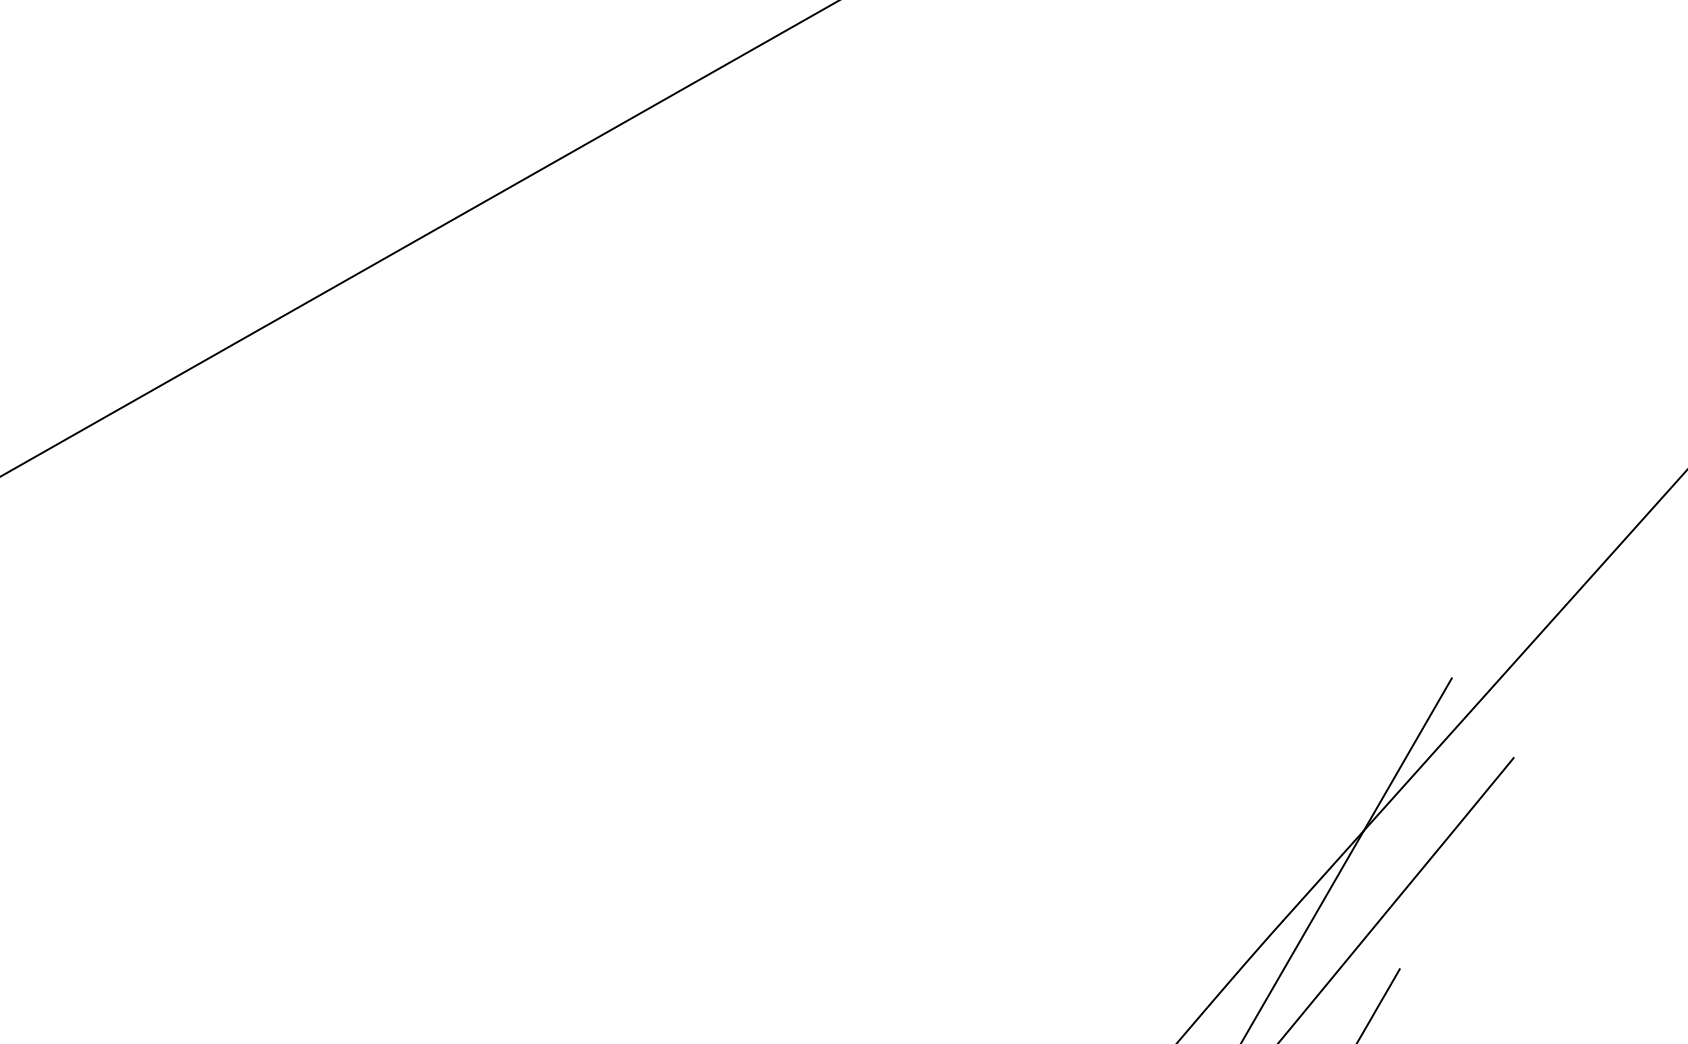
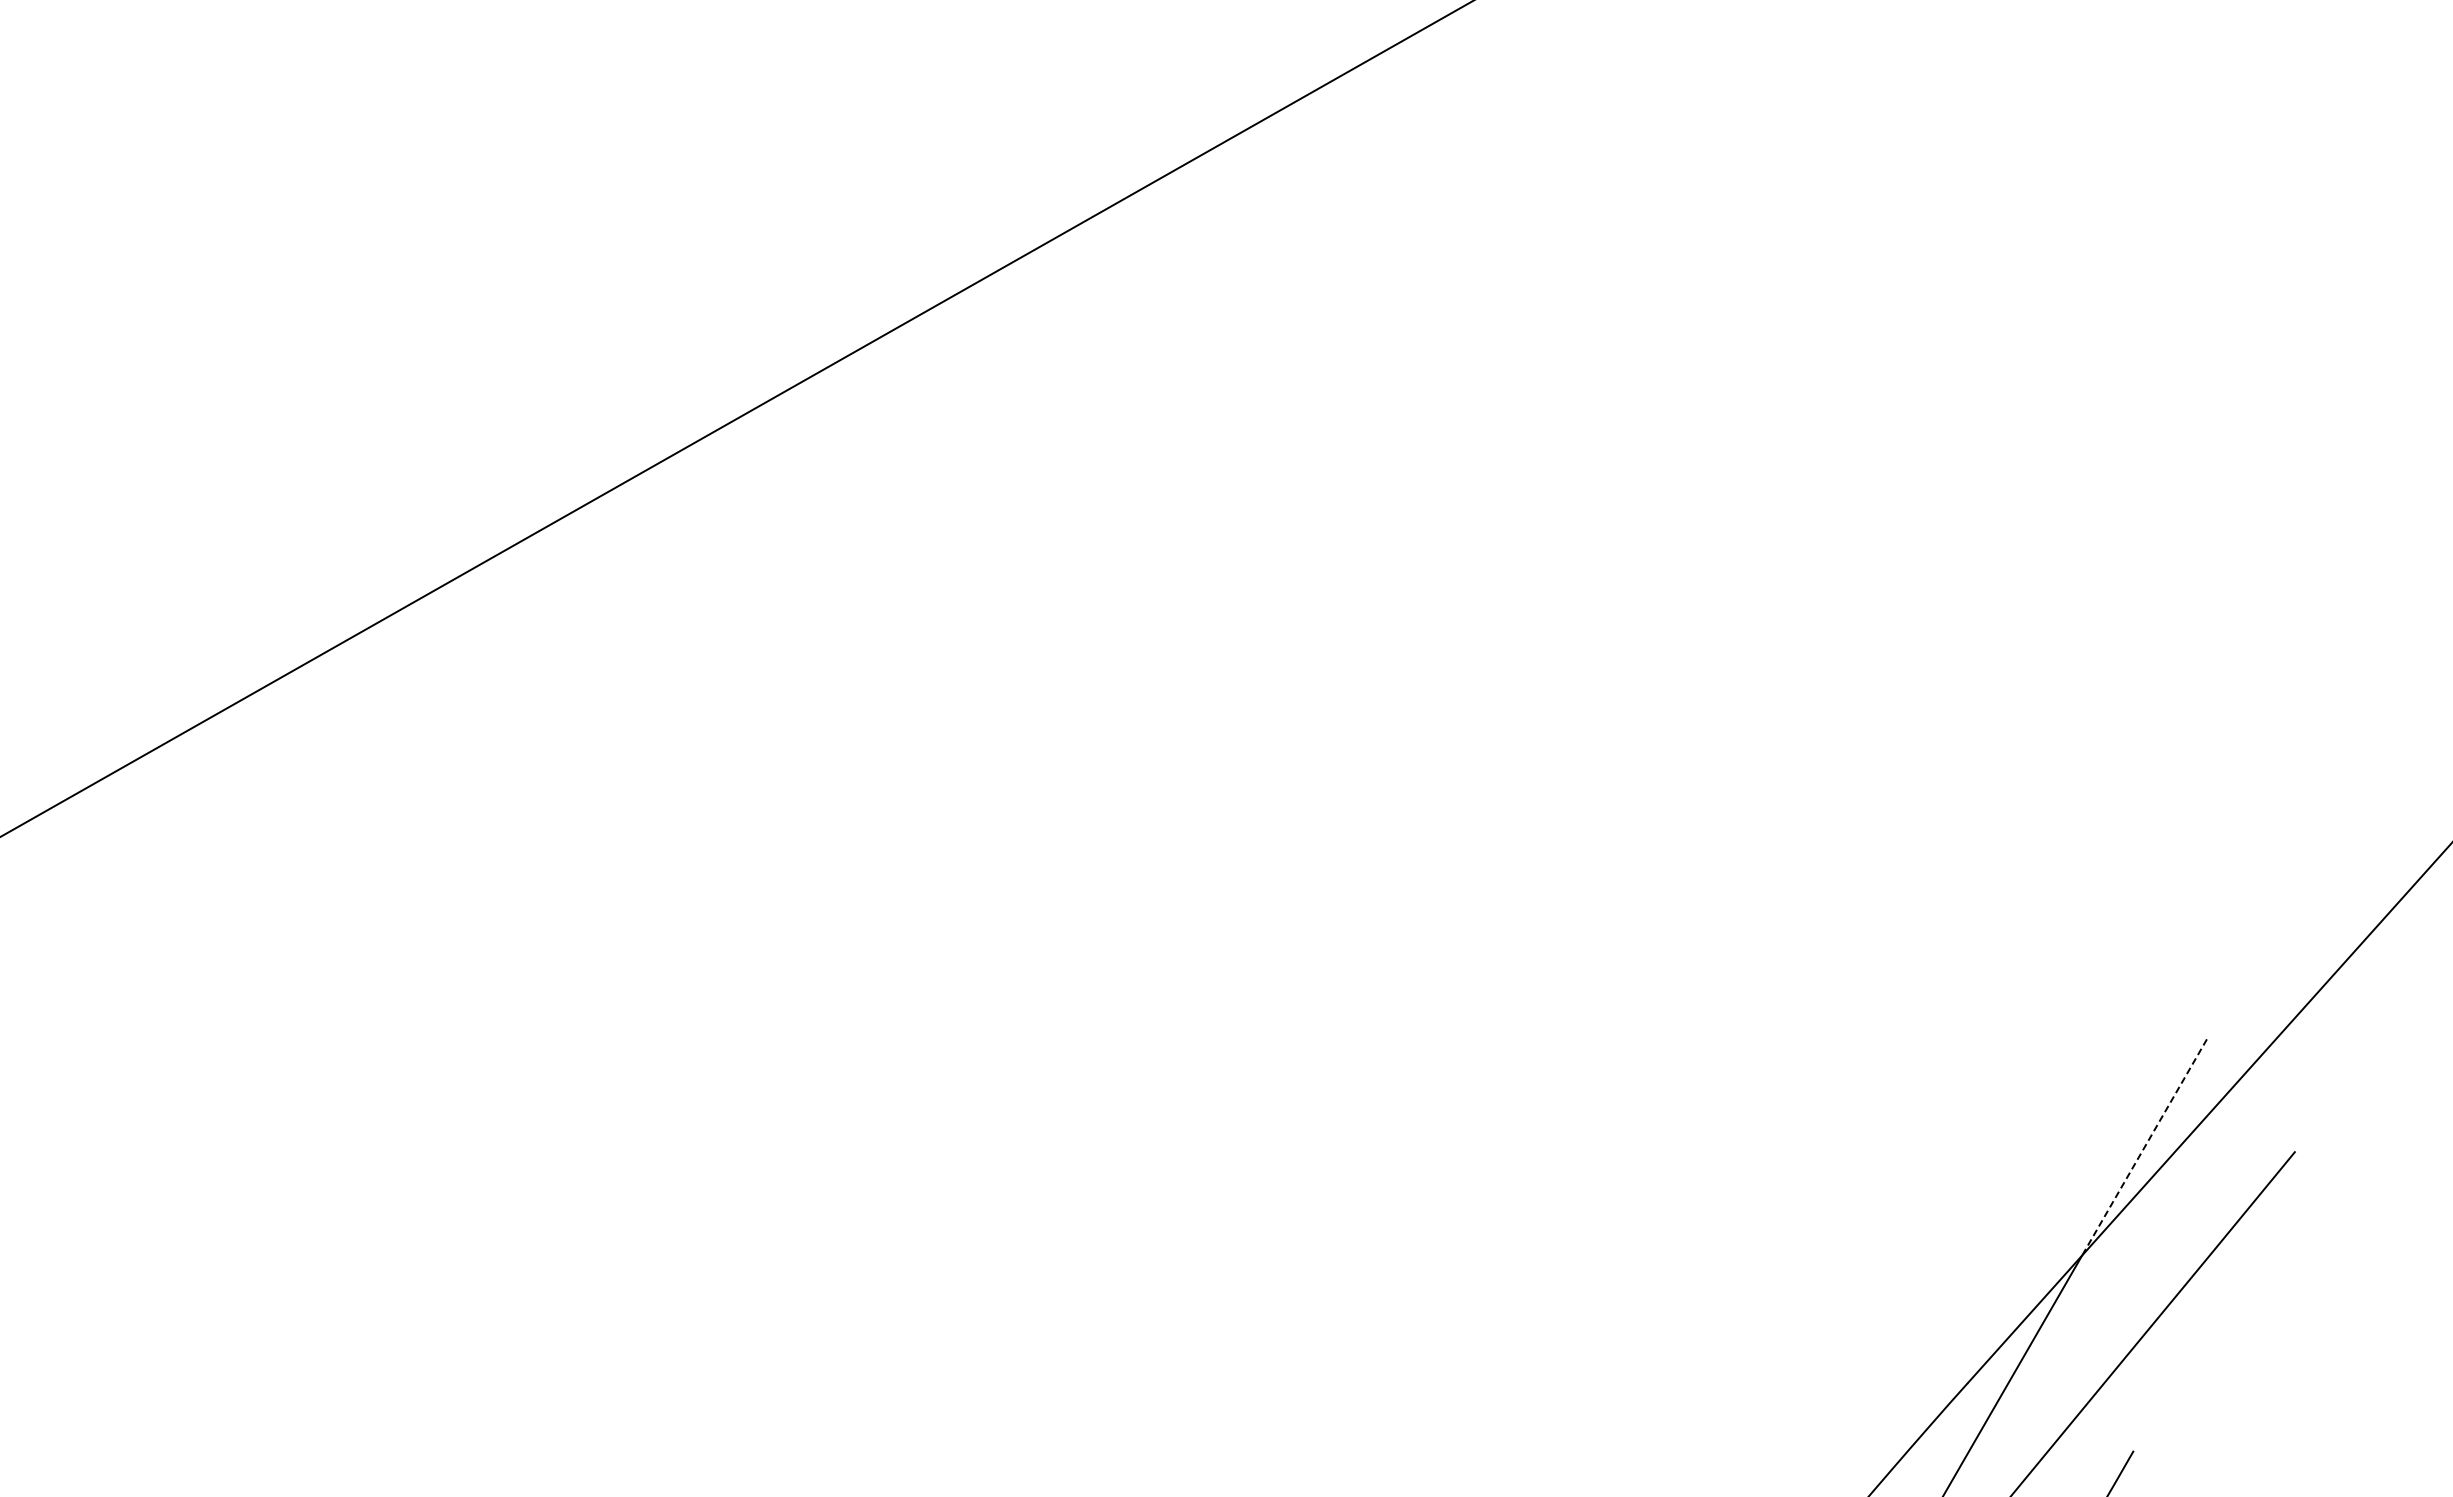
line: (1407, 755) -> (2144, 1148), solid -> dashed

